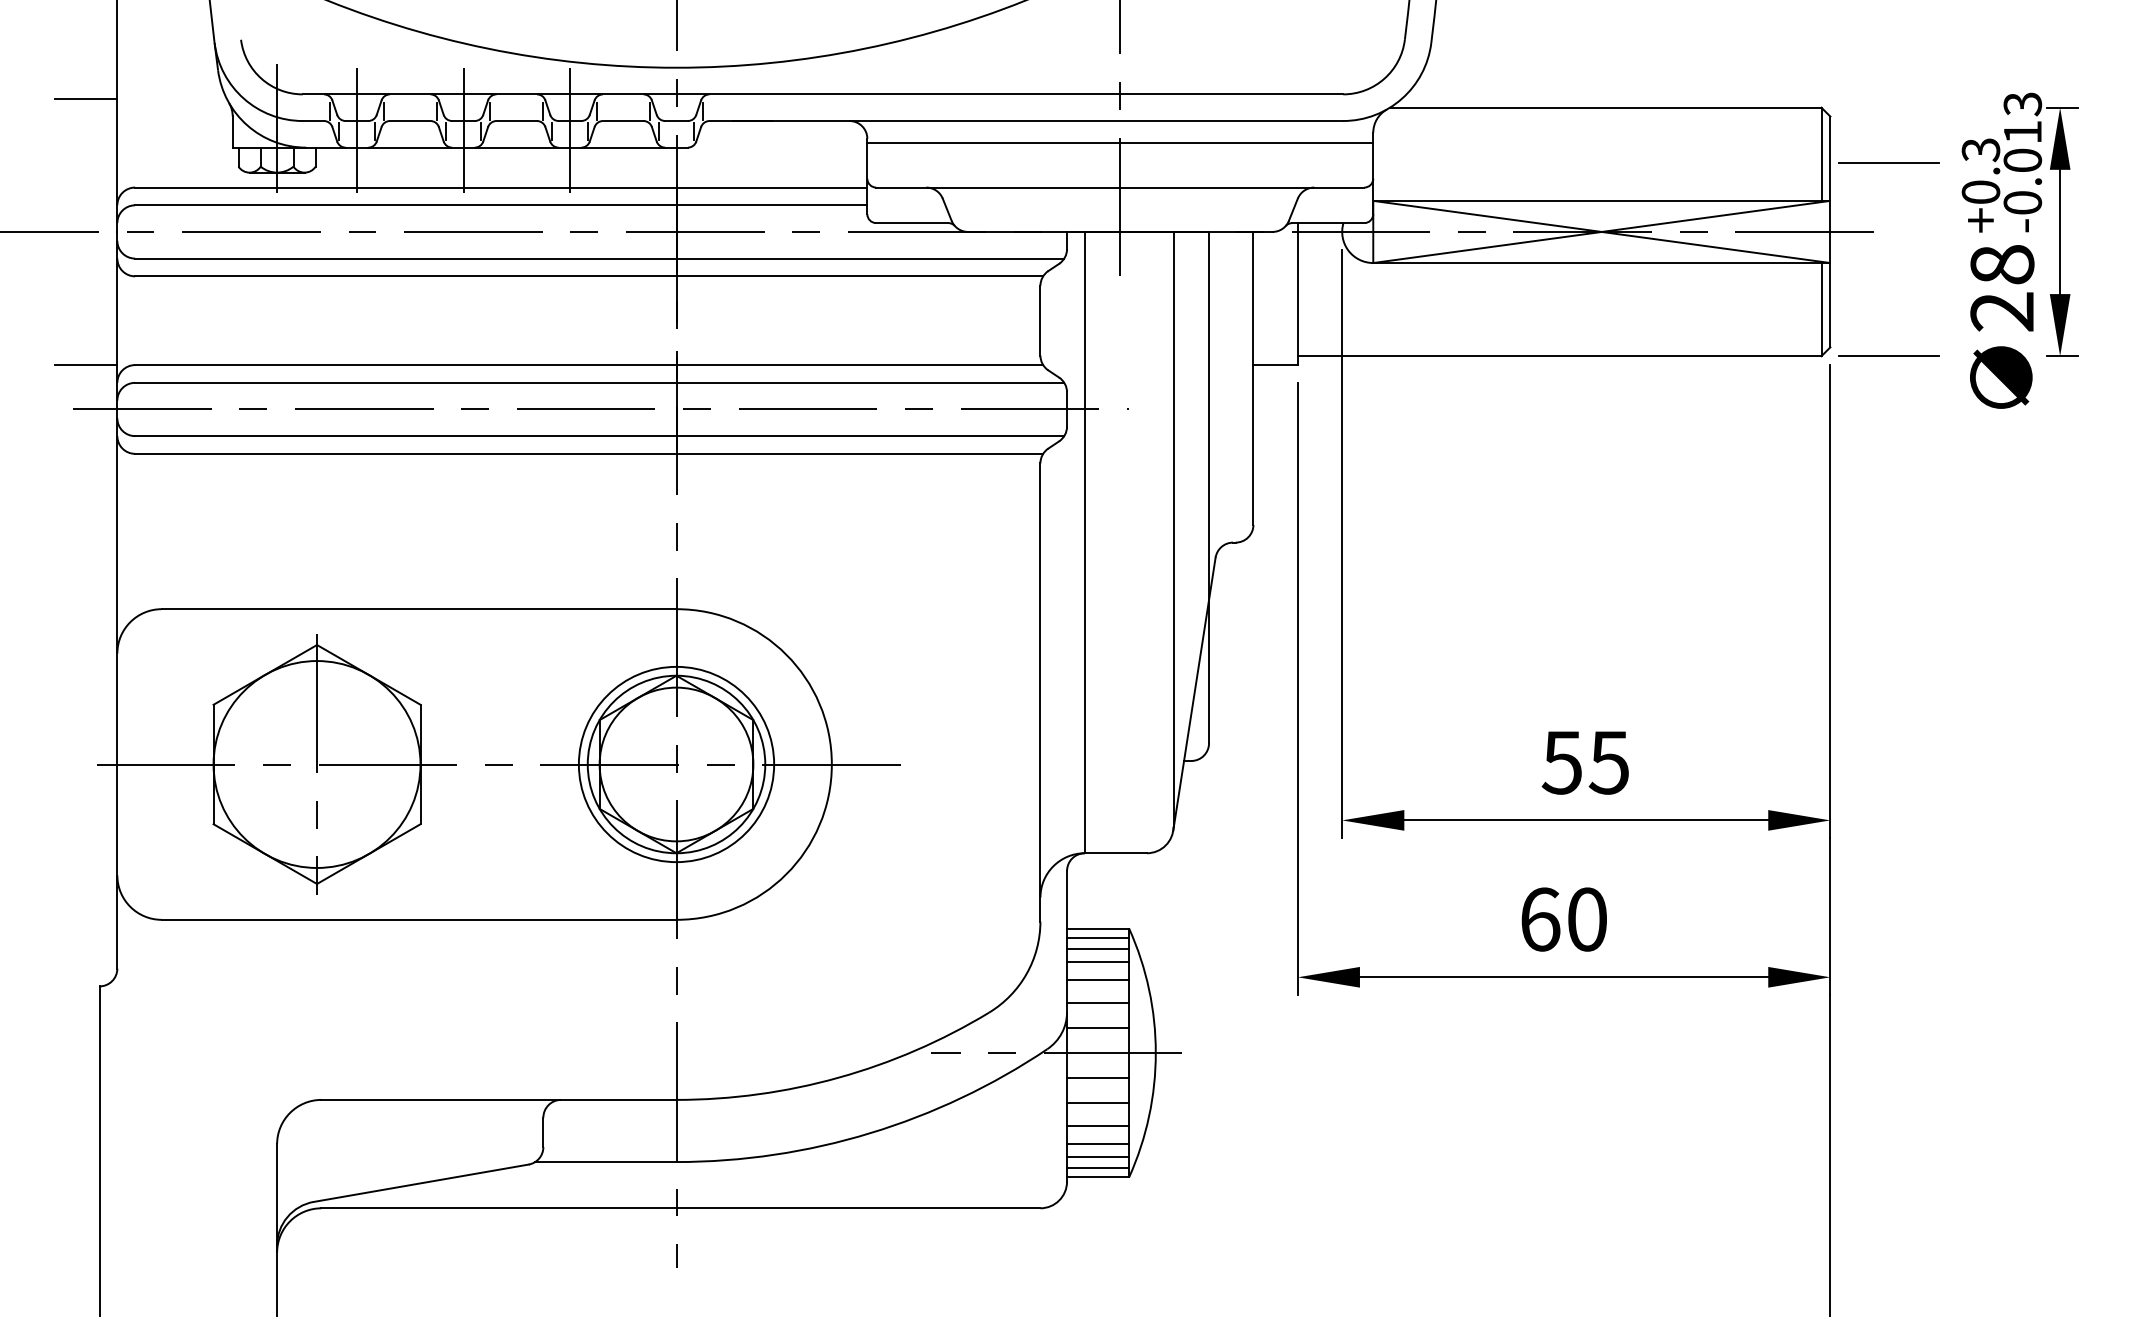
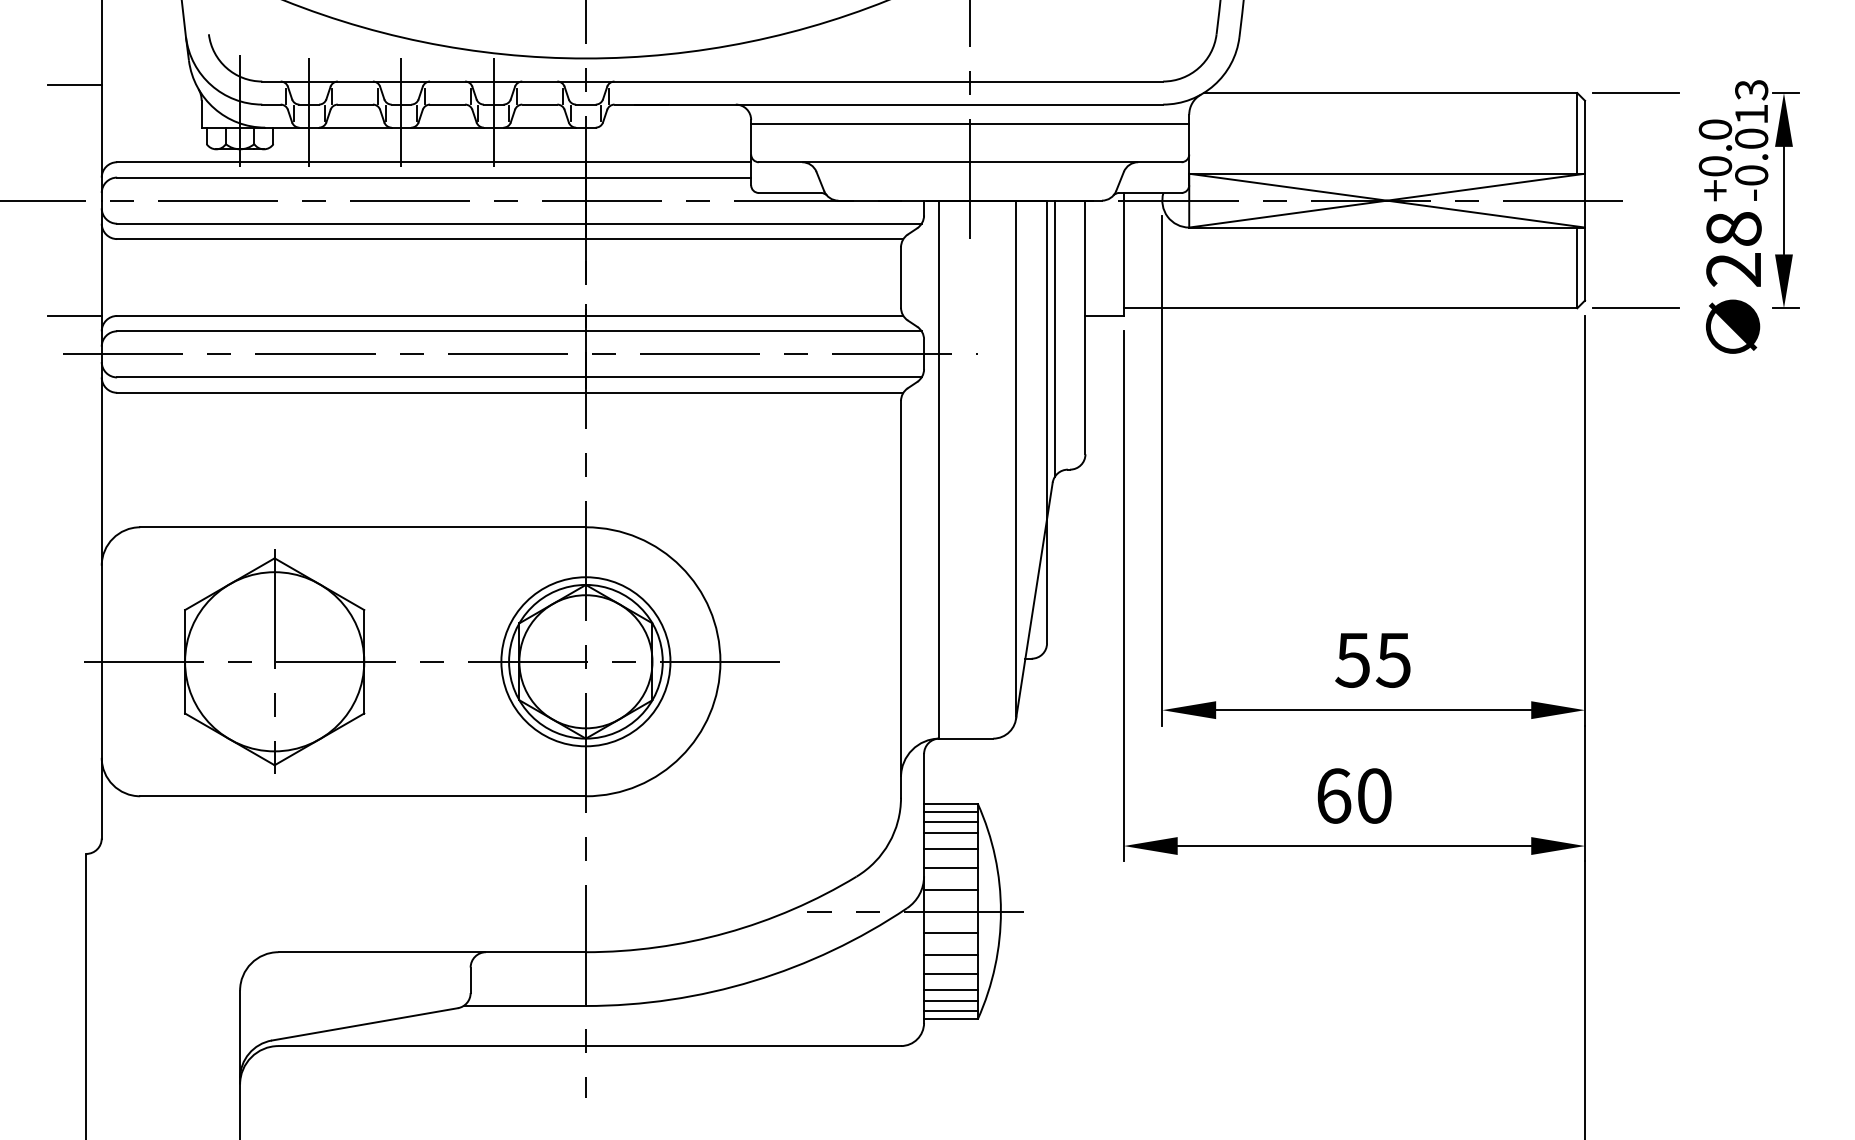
text: (1981, 149) -> (1715, 129), +0.3 -> +0.0
line: (1888, 162) -> (1635, 92), moved
line: (1217, 391) -> (1054, 338), added

